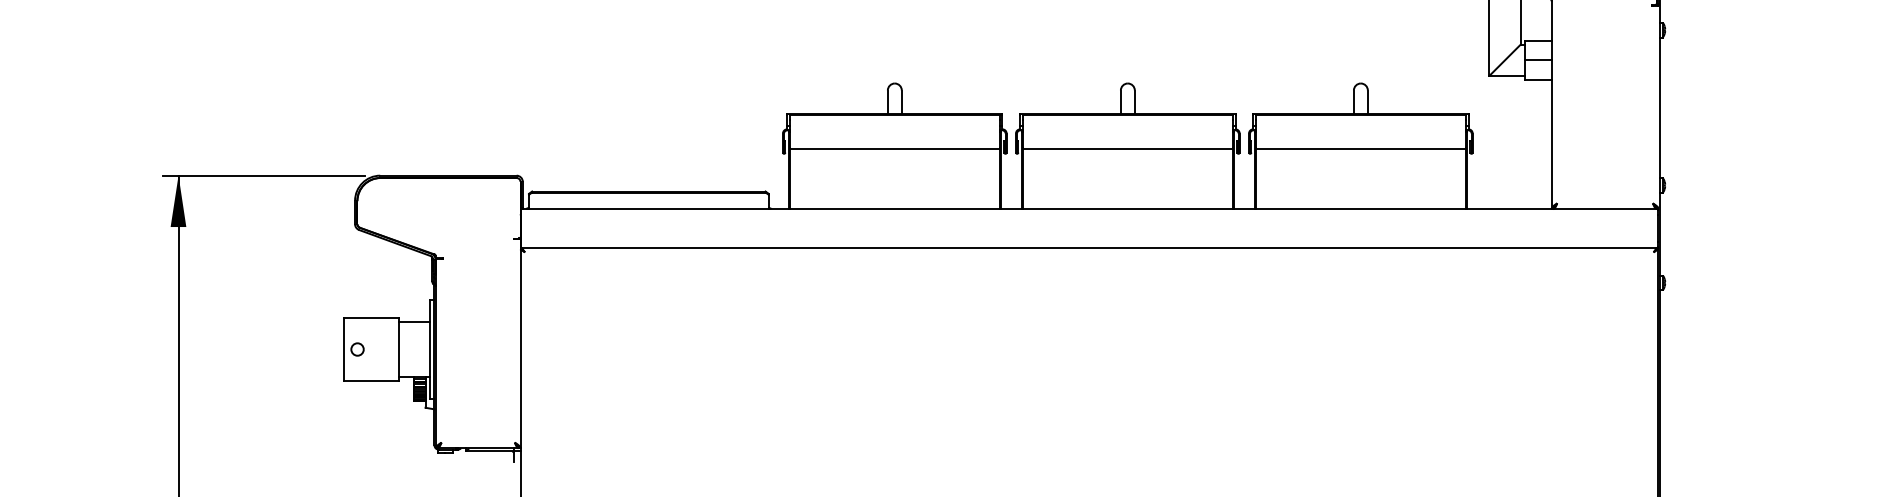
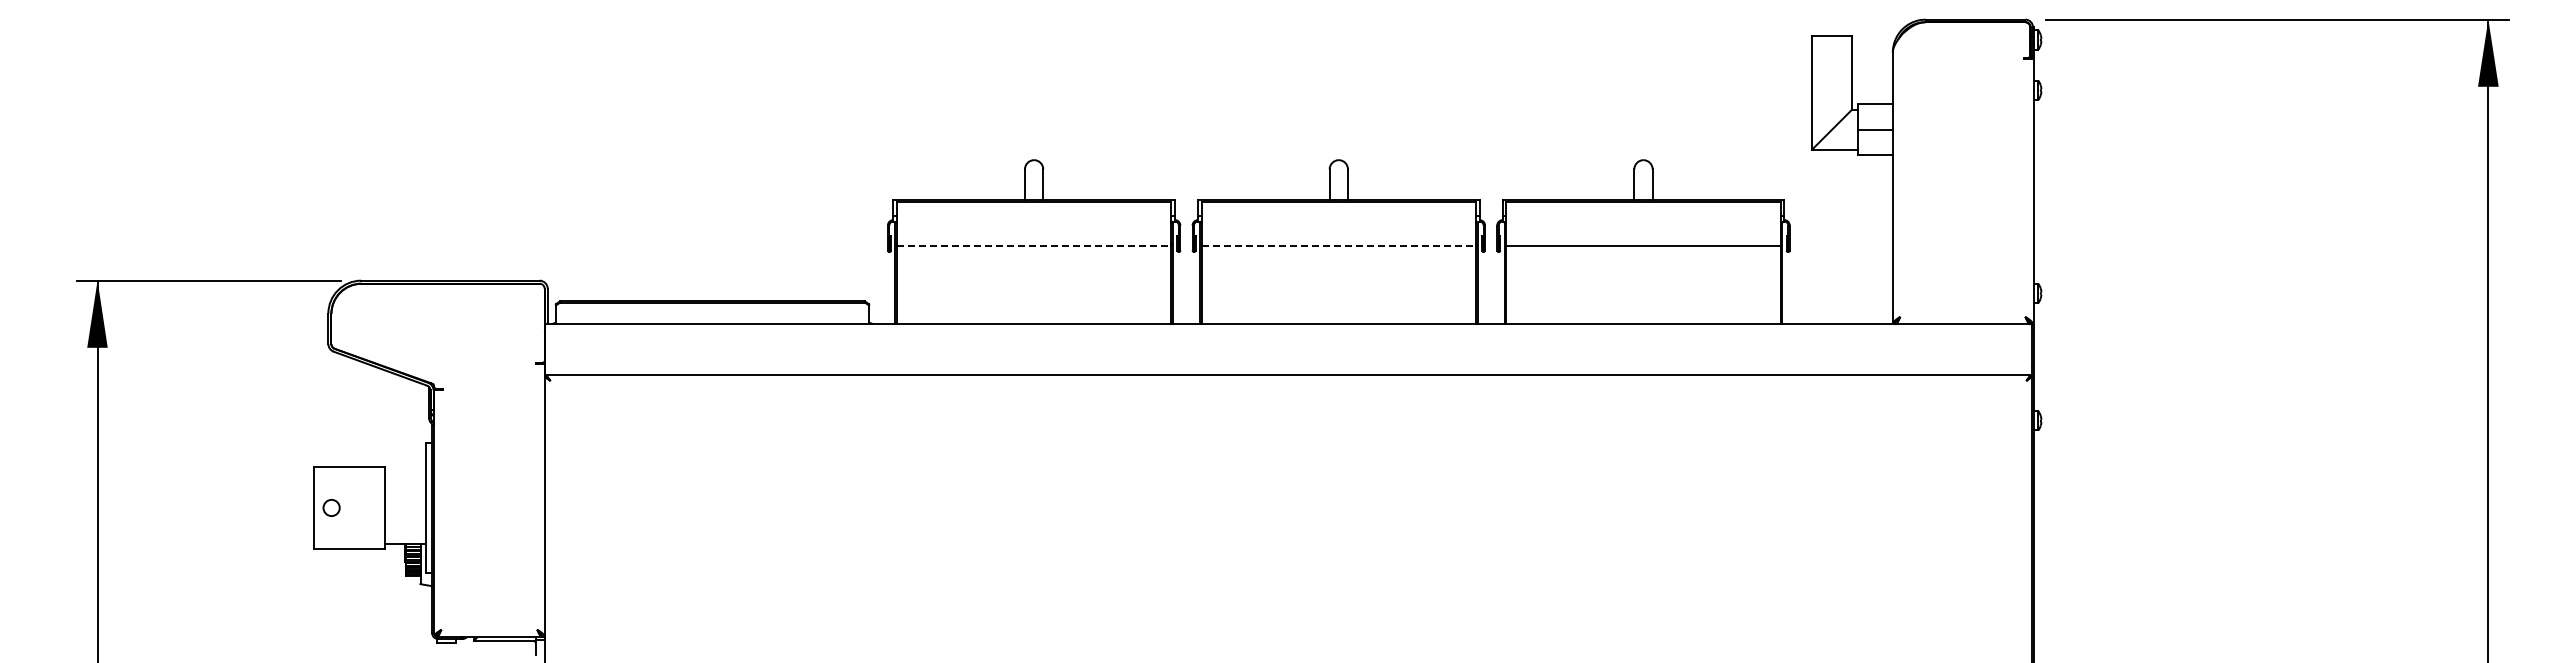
line: (895, 148) -> (1034, 245), solid -> dashed
line: (1128, 148) -> (1339, 245), solid -> dashed
line: (414, 321) -> (405, 471), removed

